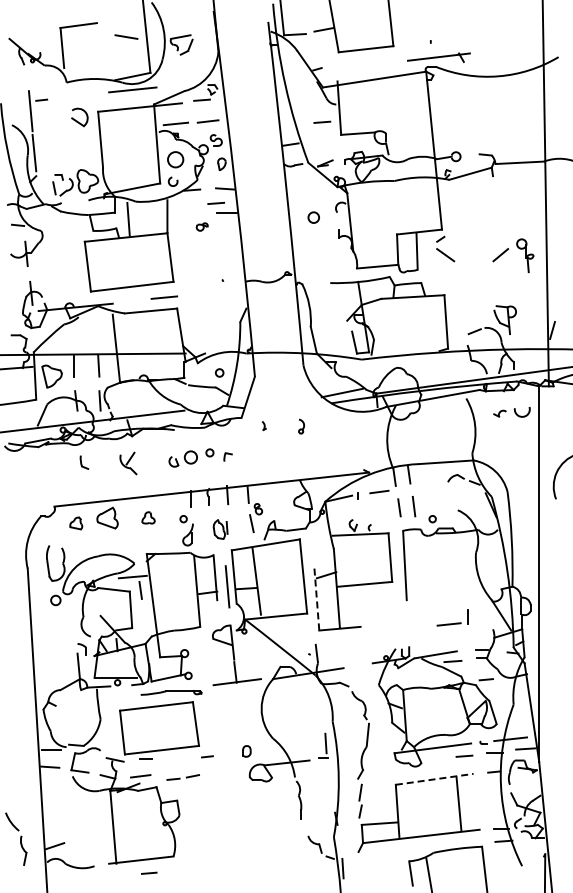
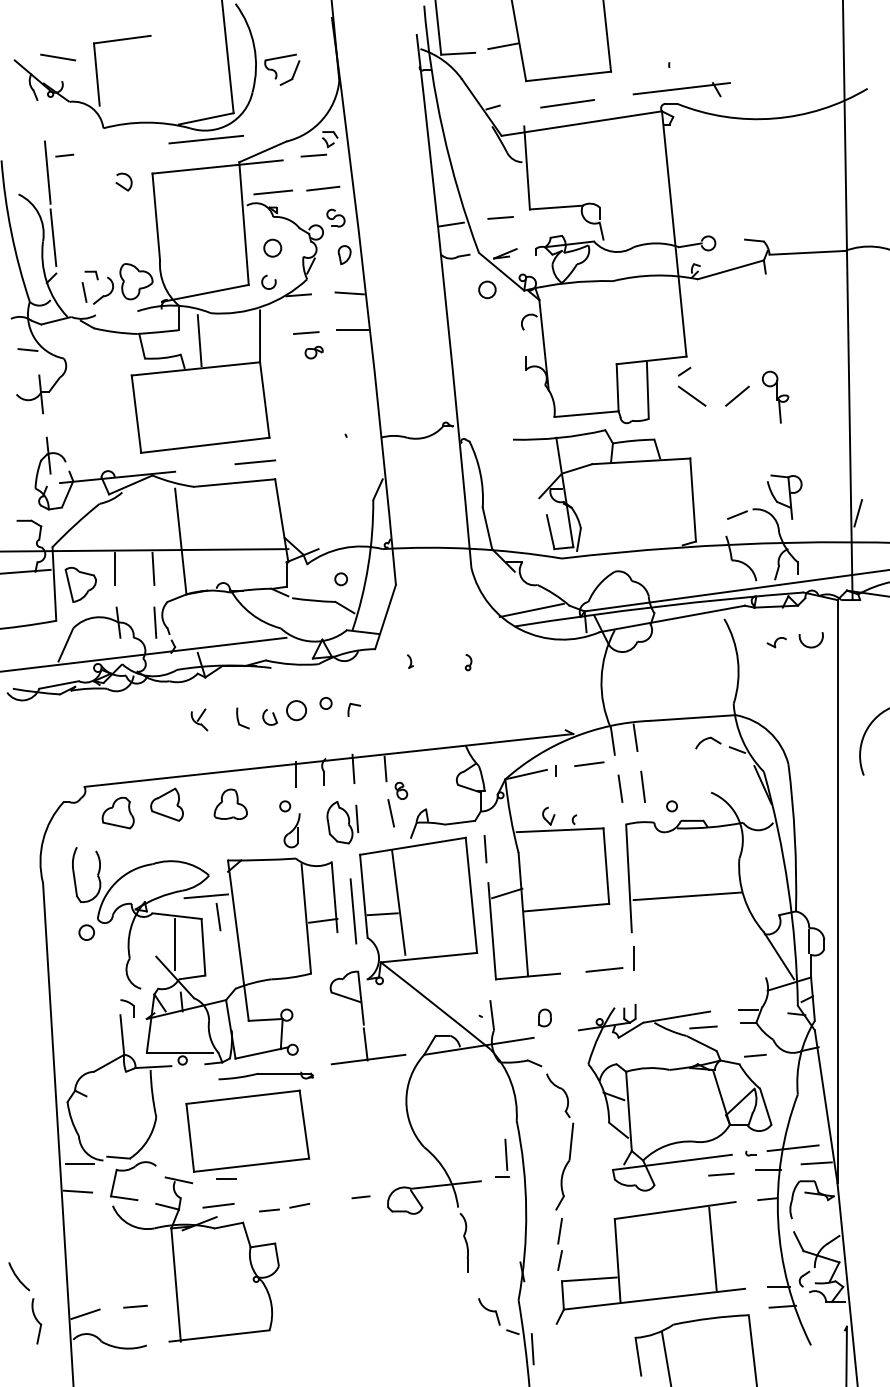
line: (126, 36) -> (58, 56), moved
line: (365, 66) -> (567, 103), added
part: (79, 116) -> (123, 180), size x0.62
line: (322, 121) -> (500, 216), moved
circle: (175, 159) -> (272, 247), size x0.71
line: (215, 202) -> (305, 331), moved
circle: (313, 217) -> (486, 289), moved
part: (509, 249) -> (751, 387), moved
part: (301, 426) -> (468, 662), size x0.71
part: (84, 462) -> (243, 718), moved
part: (128, 463) -> (199, 719), size x0.62
part: (148, 517) -> (230, 803), size x1.67
part: (76, 523) -> (118, 813), size x1.67
part: (220, 529) -> (342, 822), size x1.43
line: (312, 546) -> (485, 848), added
line: (442, 576) -> (687, 895), added
line: (316, 600) -> (491, 932), dashed -> solid
line: (112, 607) -> (174, 943), added
part: (452, 617) -> (609, 959), moved
part: (246, 751) -> (544, 1018), moved
line: (207, 756) -> (361, 1196), moved
line: (435, 779) -> (676, 1210), dashed -> solid
line: (149, 872) -> (135, 1305), moved

